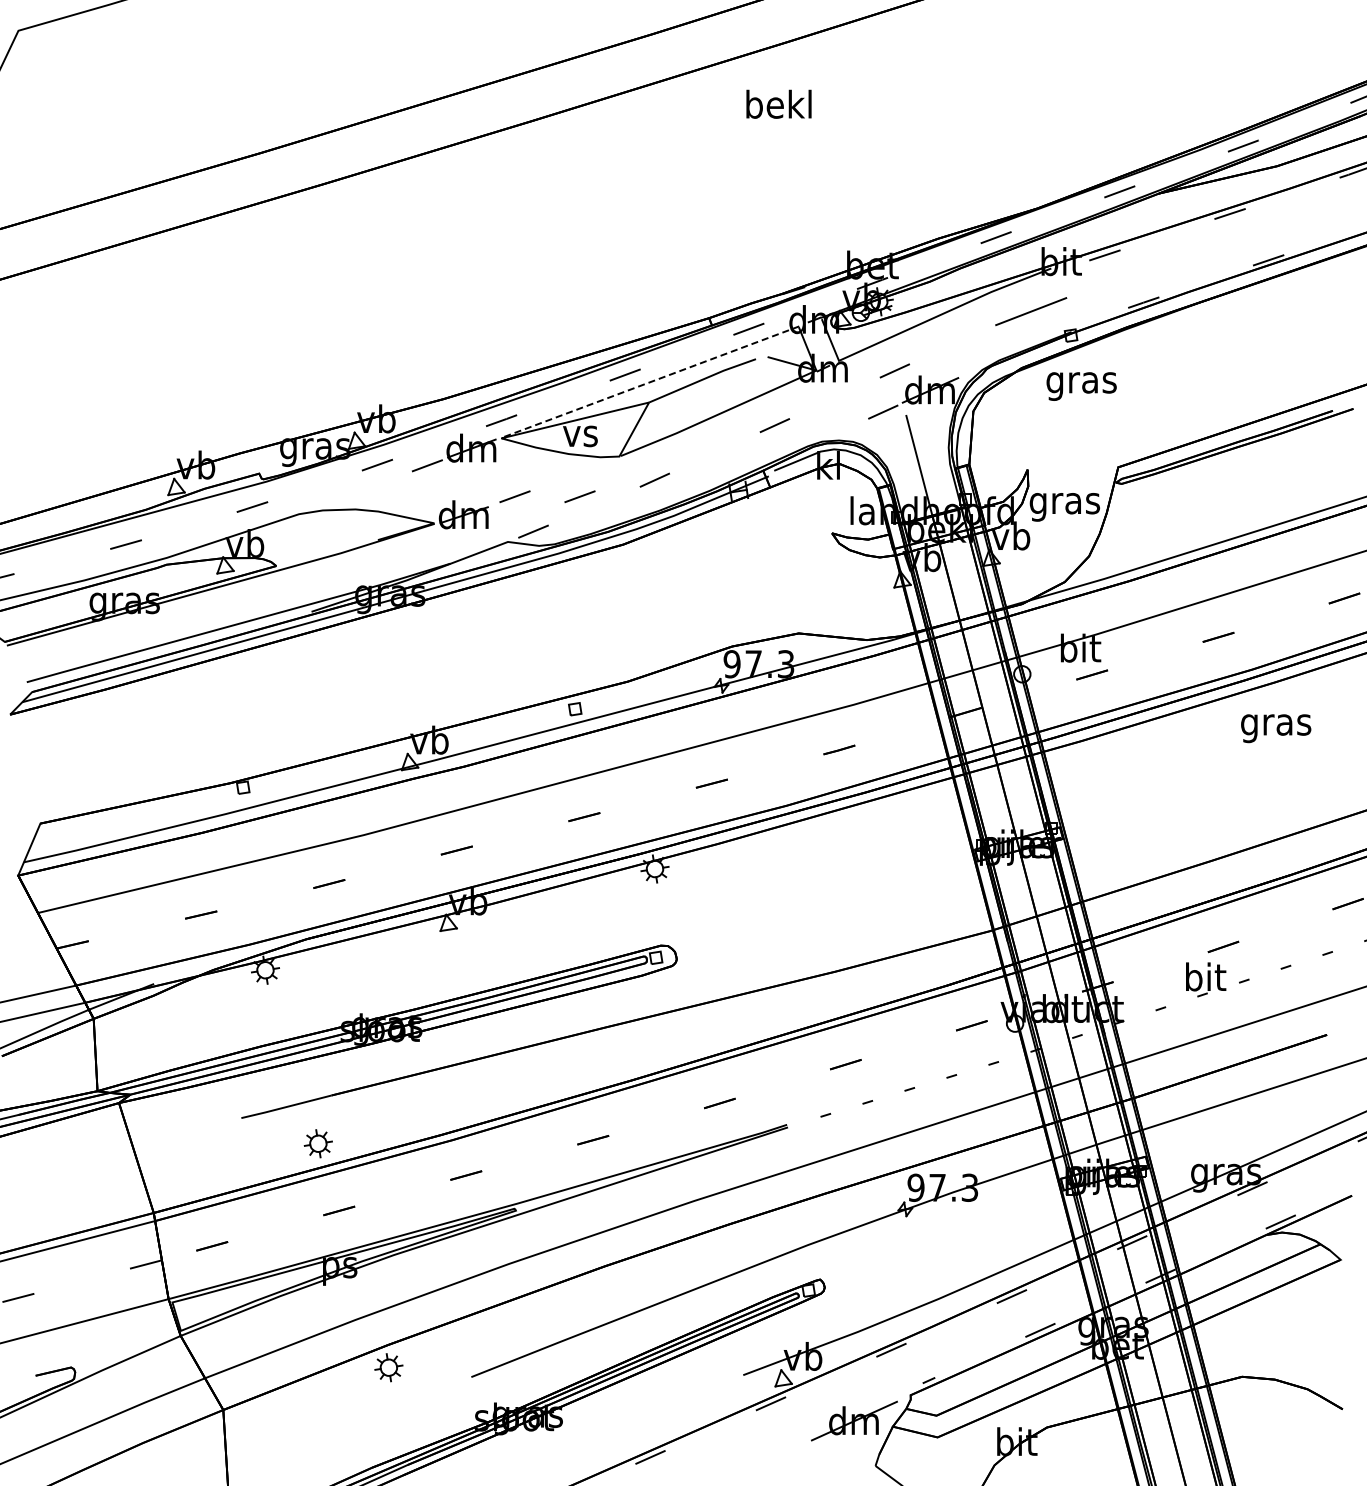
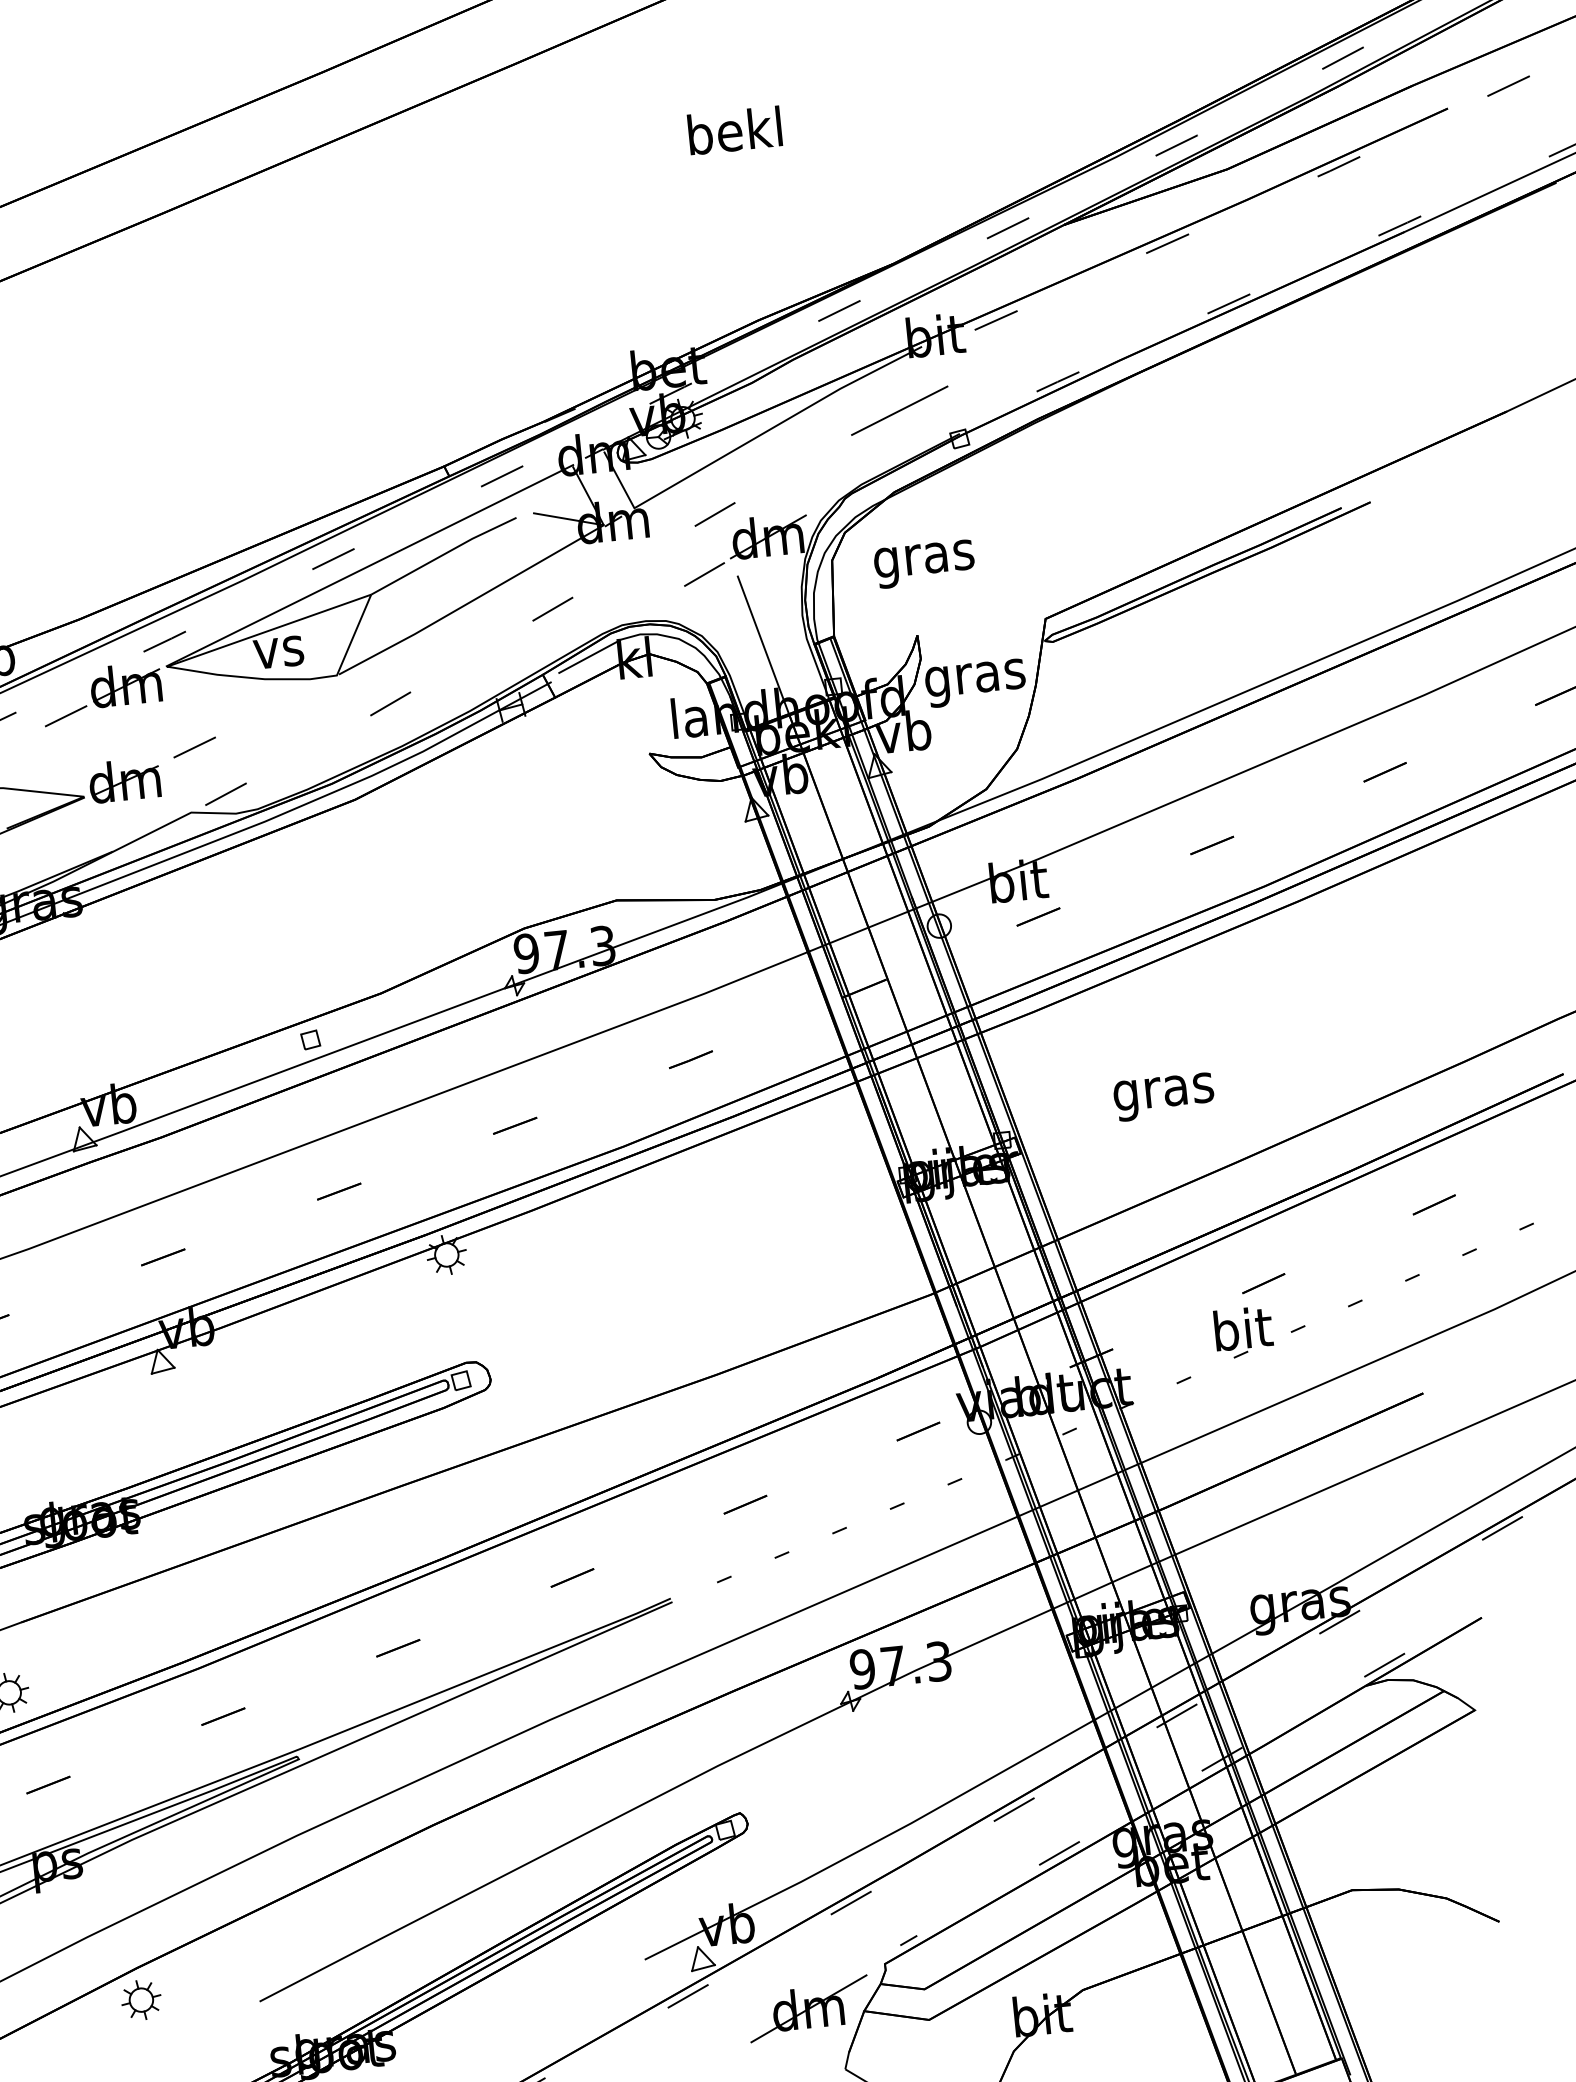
text: (778, 103) -> (734, 129), moved
line: (649, 382) -> (368, 566), dashed -> solid
text: (1081, 386) -> (924, 564), moved
line: (579, 496) -> (286, 737), removed
text: (1276, 728) -> (1164, 1096), moved

